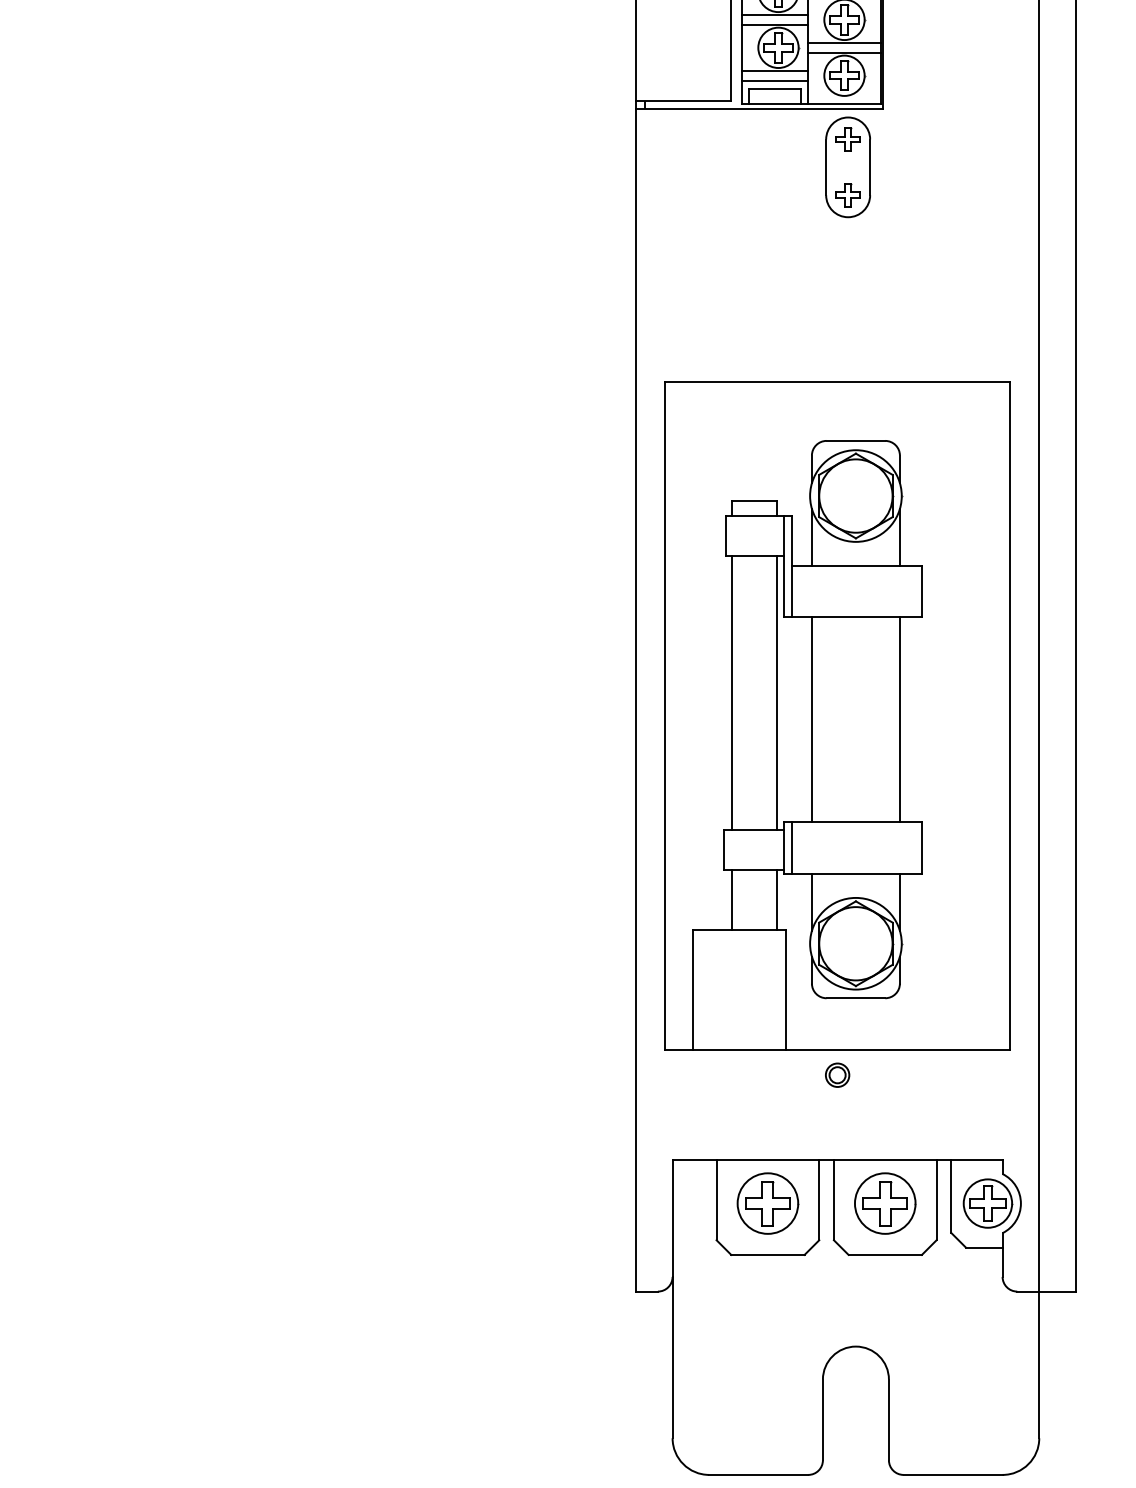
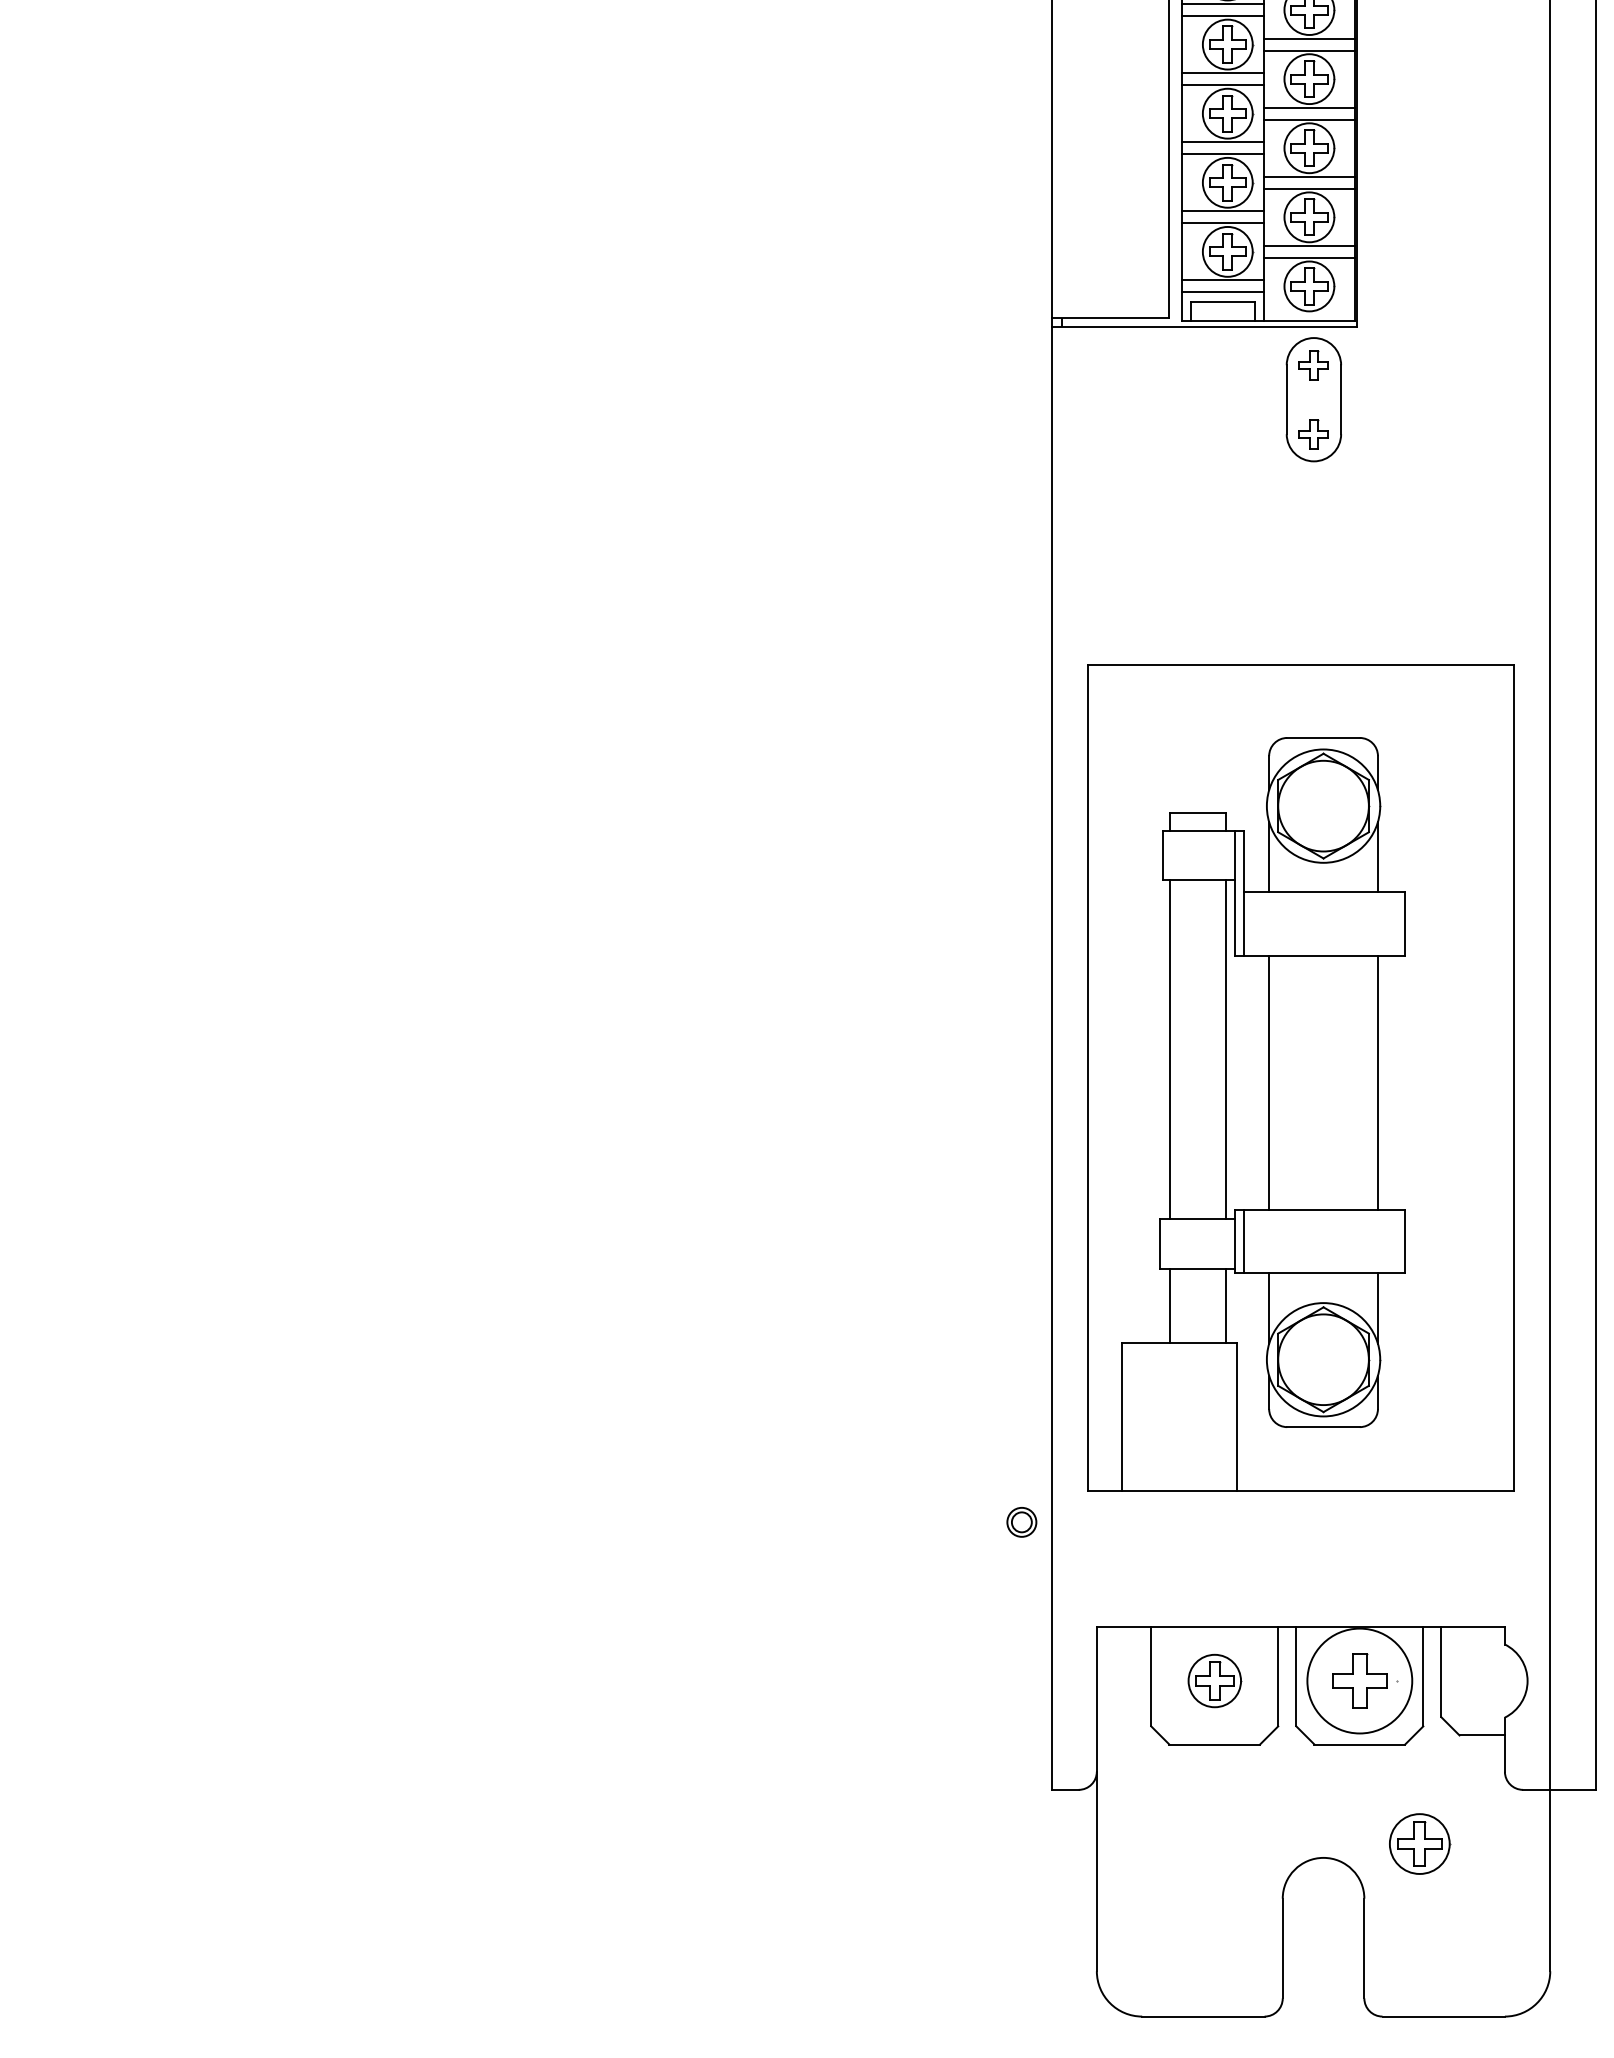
part: (837, 1075) -> (1021, 1522), moved
part: (767, 1203) -> (1214, 1680), size x0.7
circle: (885, 1203) -> (1359, 1680), size x1.4
part: (988, 1203) -> (1420, 1843), moved

